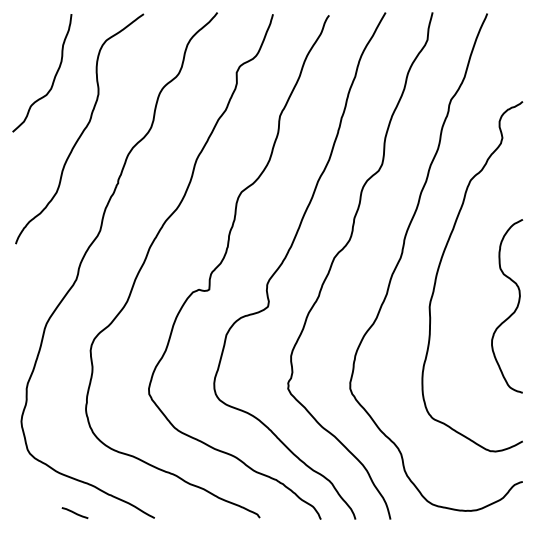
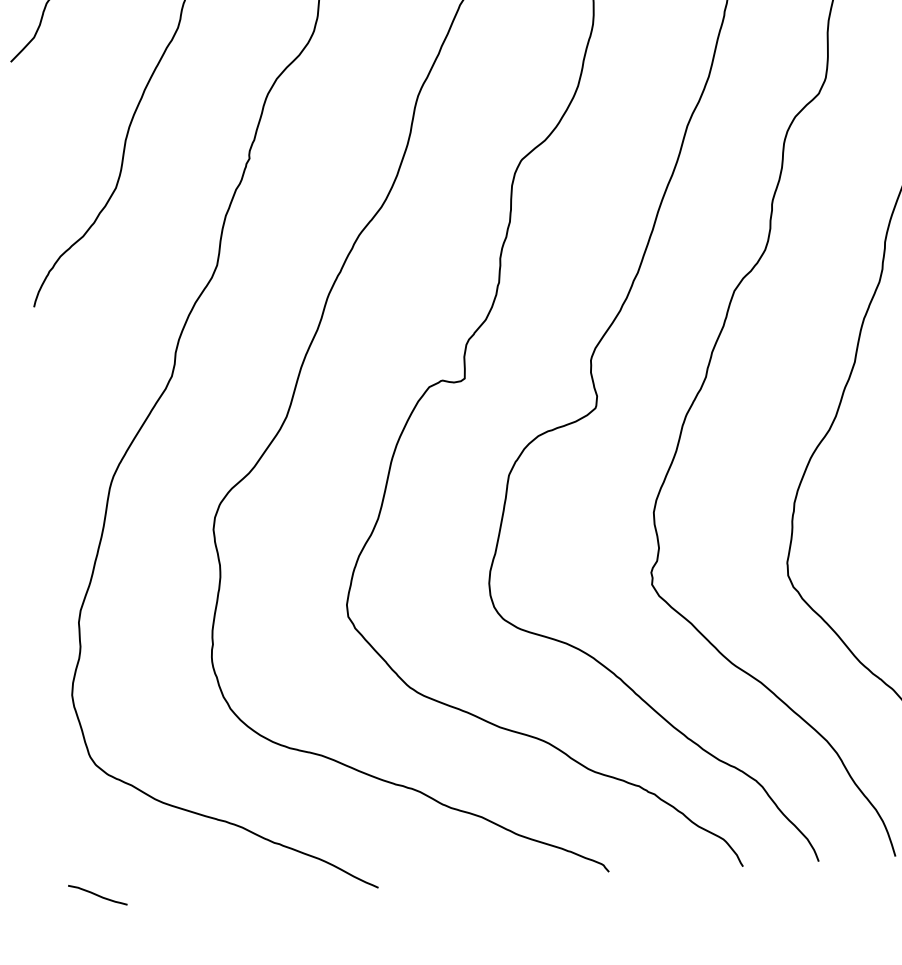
line: (74, 513) -> (96, 896), moved

